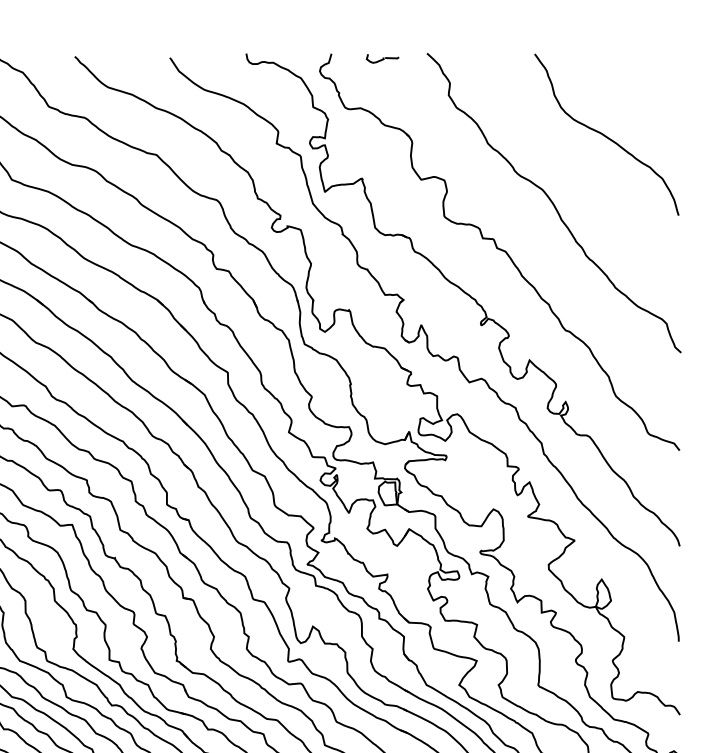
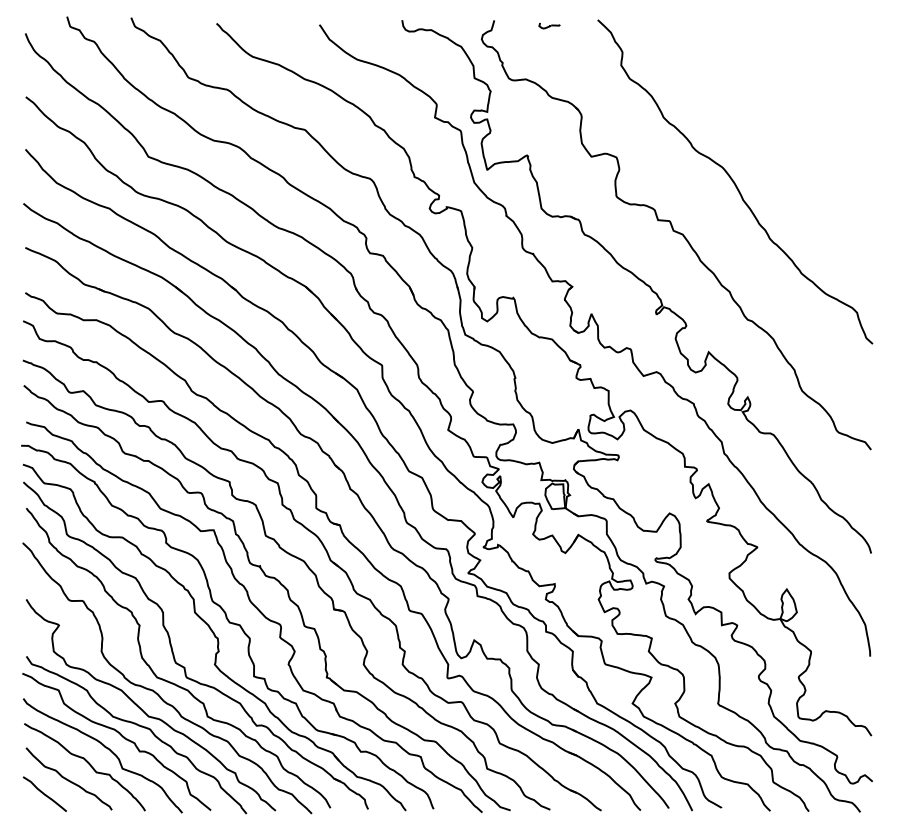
part: (382, 58) -> (549, 25), size x0.6
curve: (605, 135) -> (790, 108), removed

